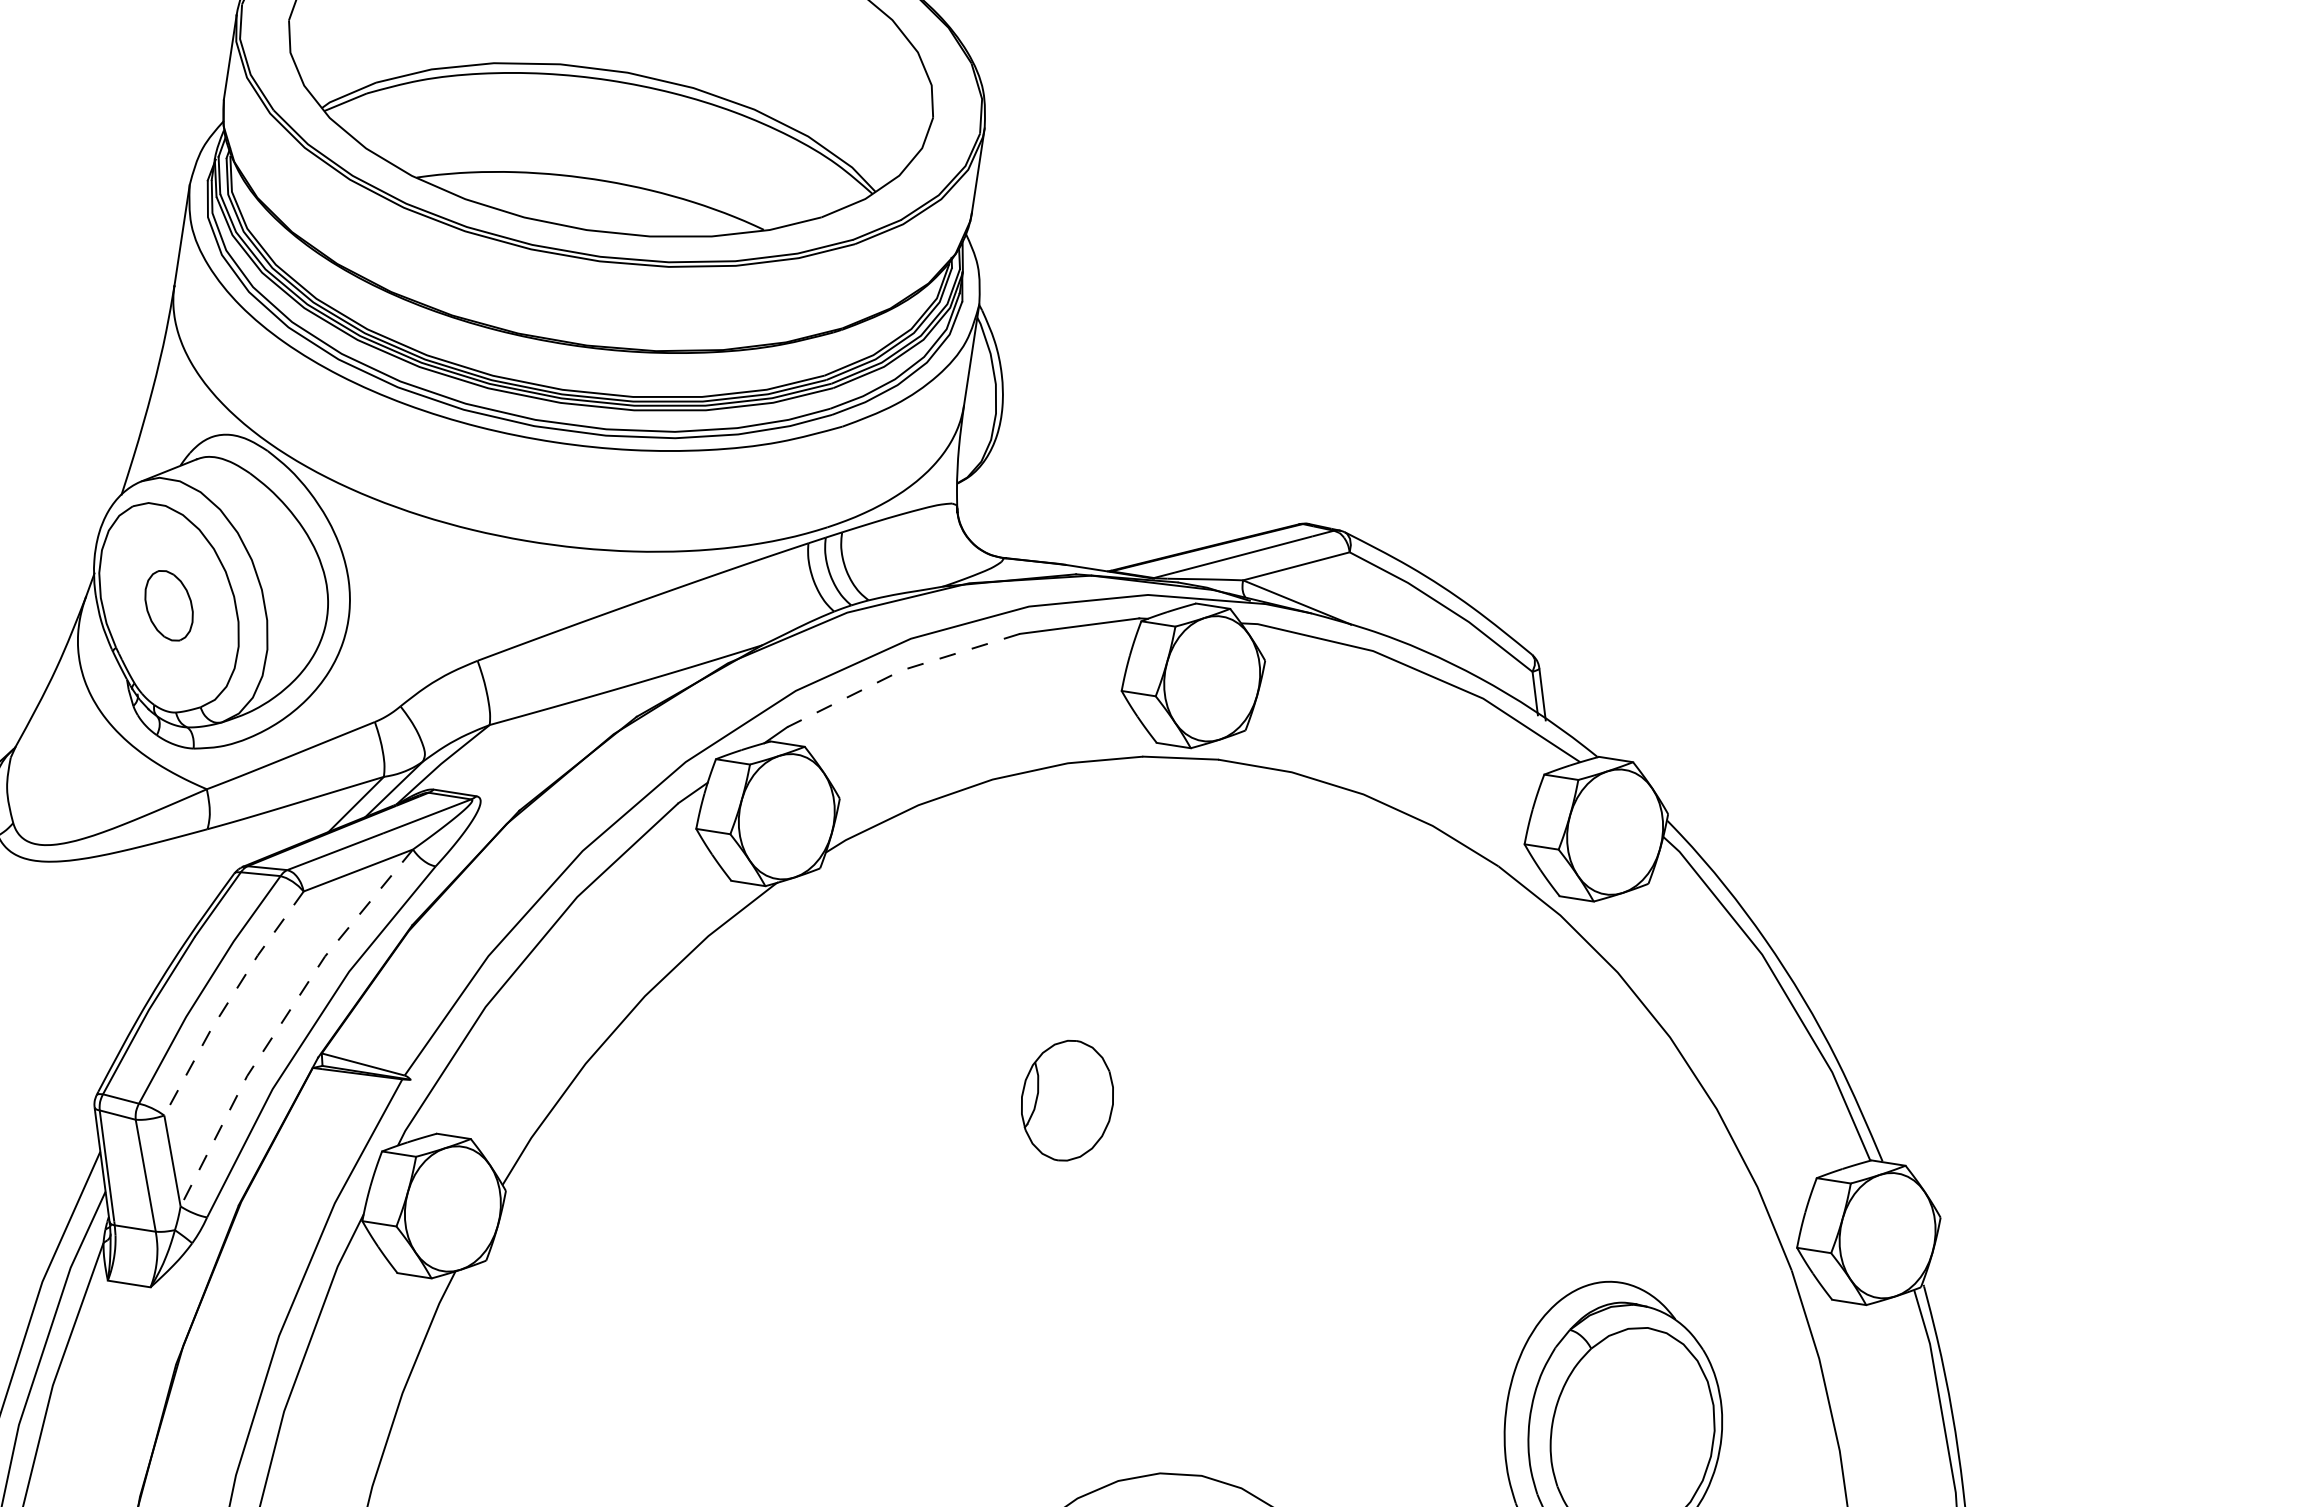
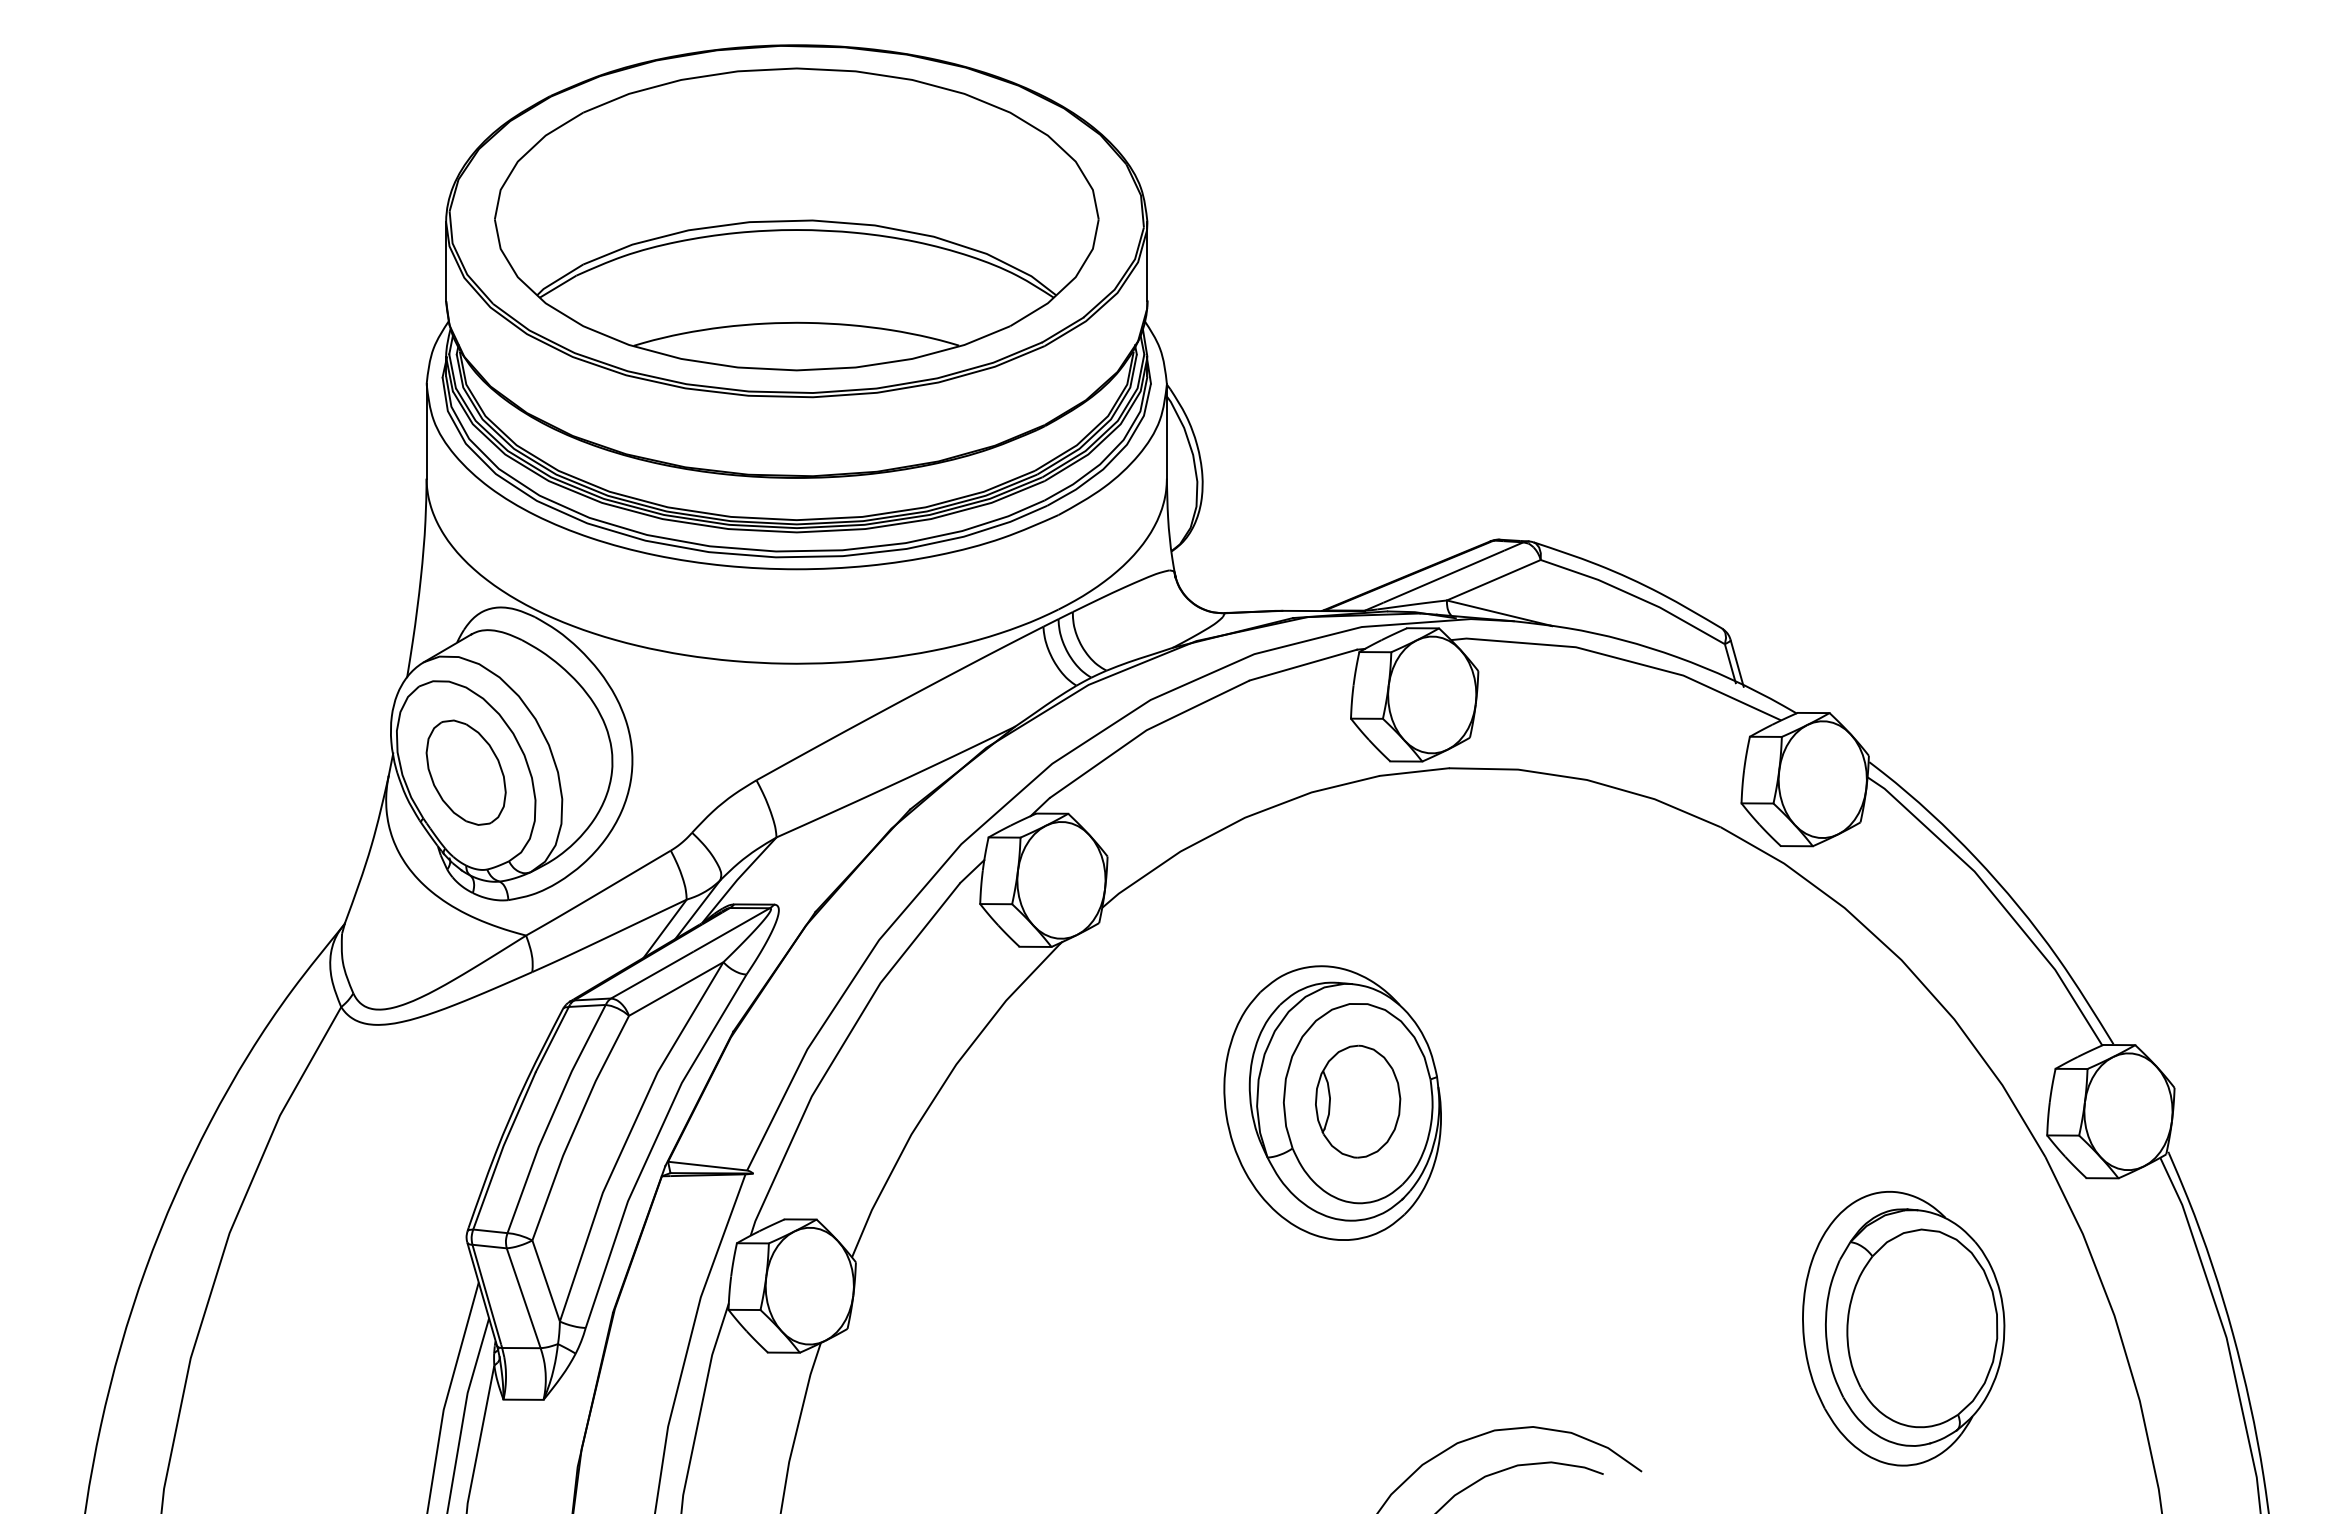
part: (168, 605) -> (465, 772), size x1.67
line: (900, 671) -> (1145, 731), dashed -> solid
line: (228, 1000) -> (575, 1126), dashed -> solid
line: (283, 1019) -> (628, 1135), dashed -> solid
part: (1040, 1097) -> (1332, 1102), added

